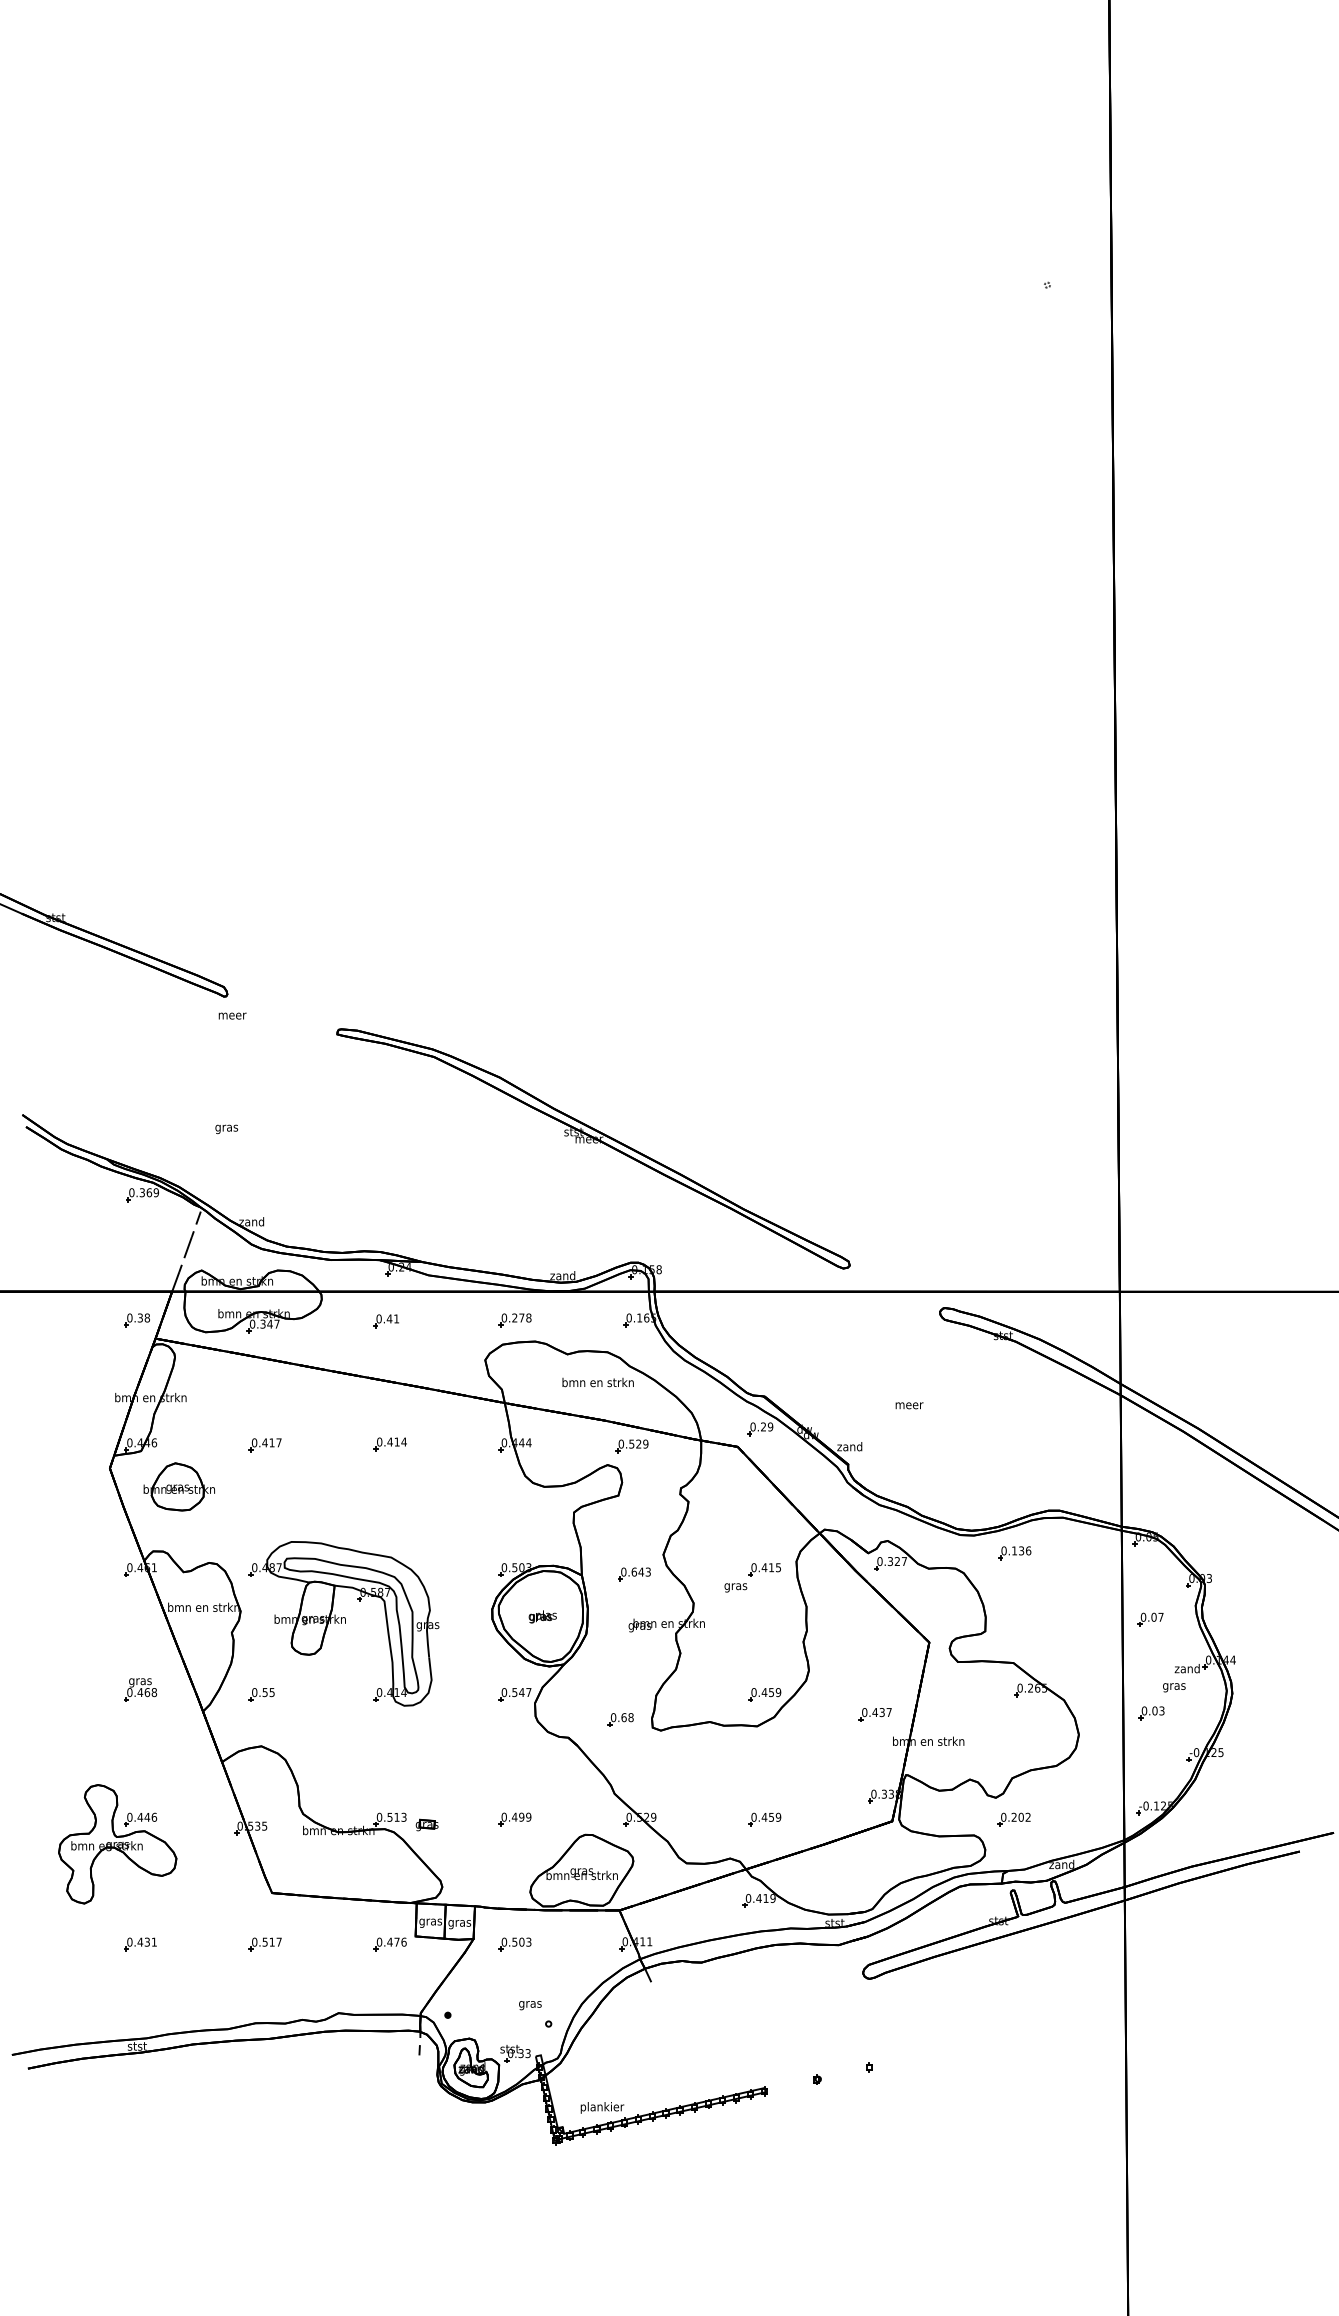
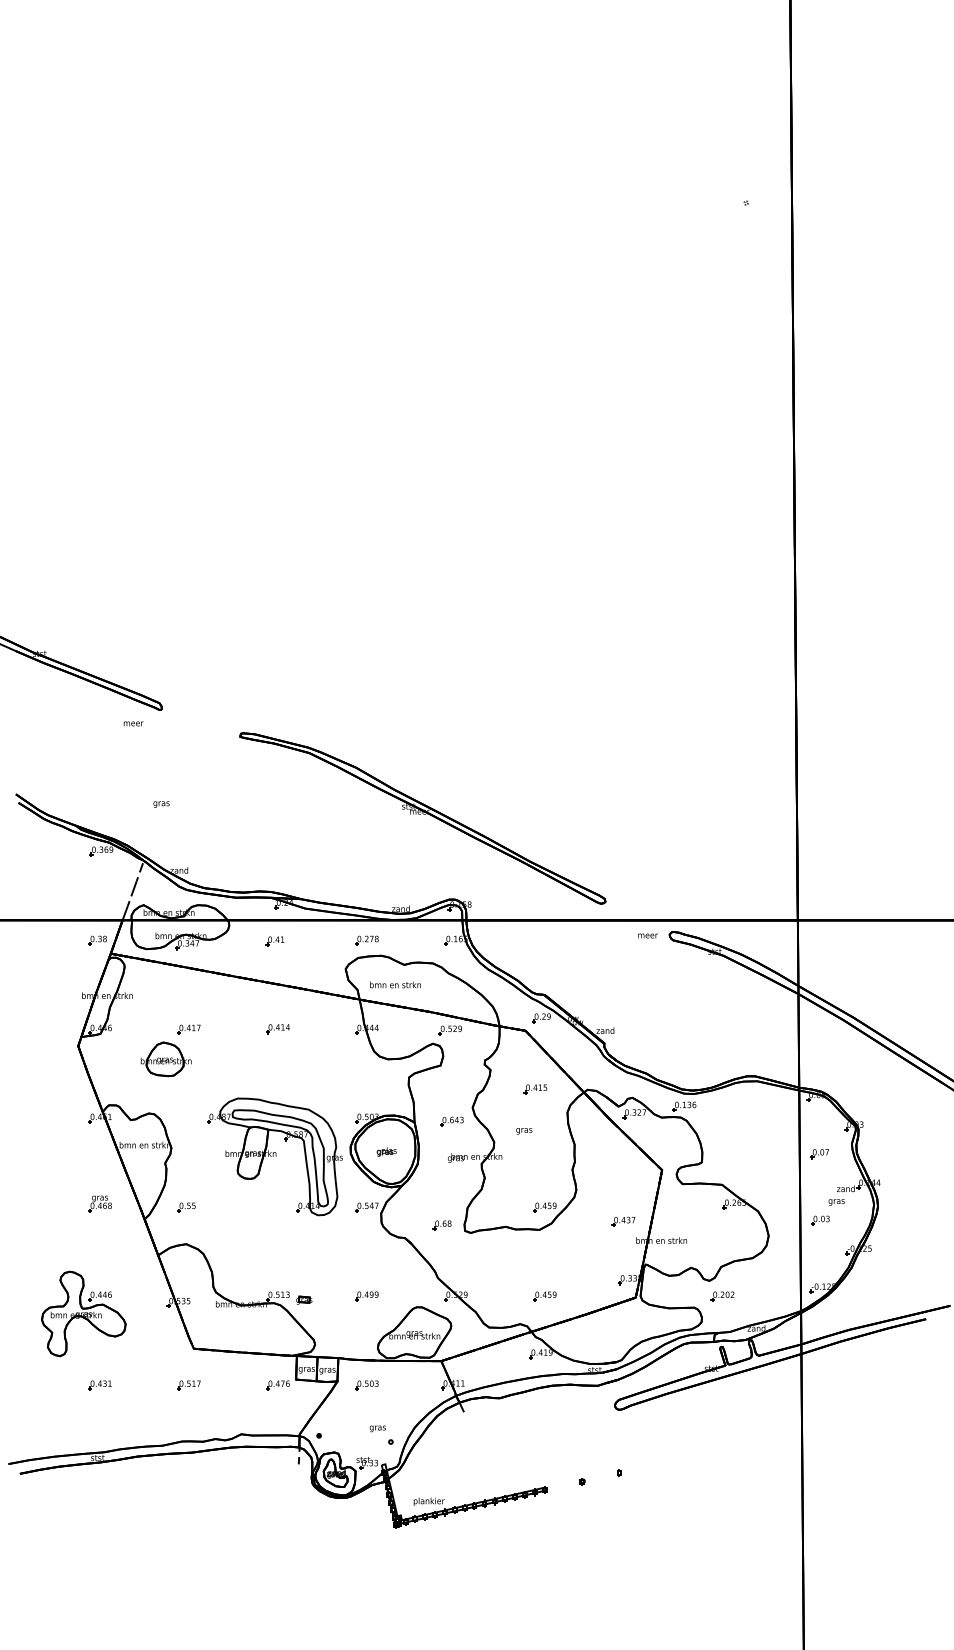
text: (232, 1015) -> (133, 723), moved
text: (597, 1382) -> (395, 984), moved
text: (909, 1405) -> (648, 935), moved
part: (178, 1486) -> (165, 1059), moved
part: (1014, 1553) -> (684, 1106), moved
part: (764, 1569) -> (535, 1088), moved
part: (343, 1623) -> (274, 1156), moved

